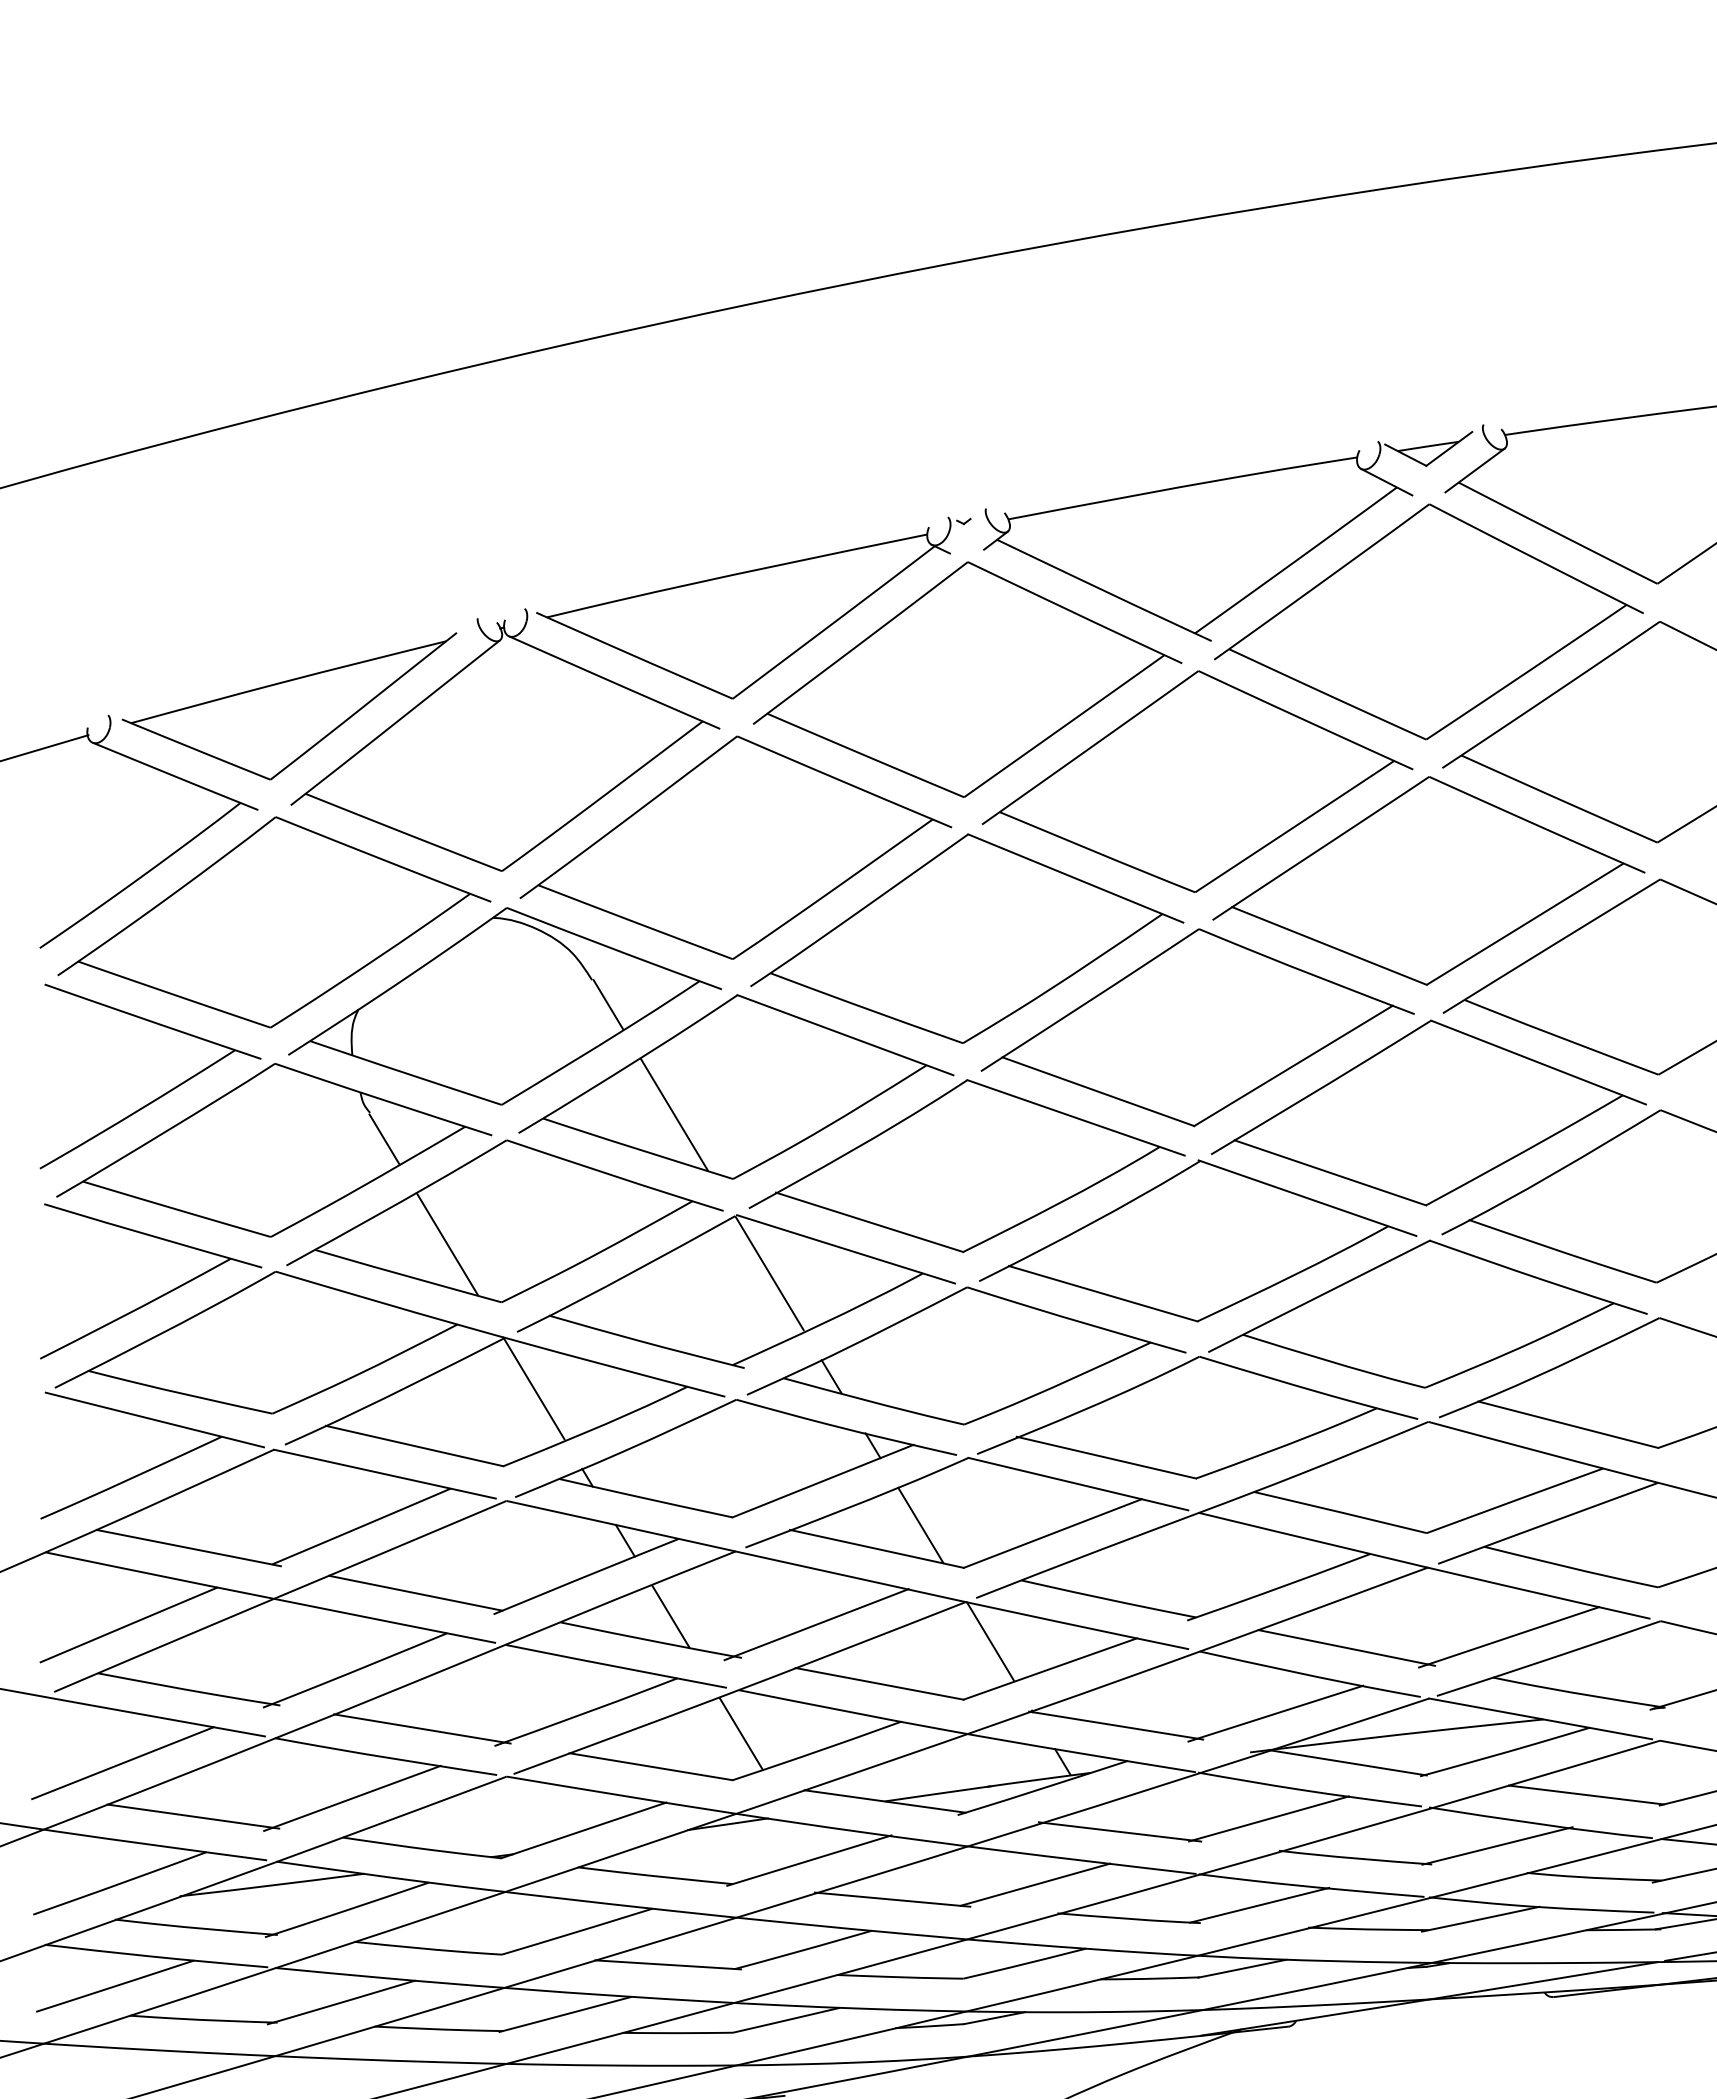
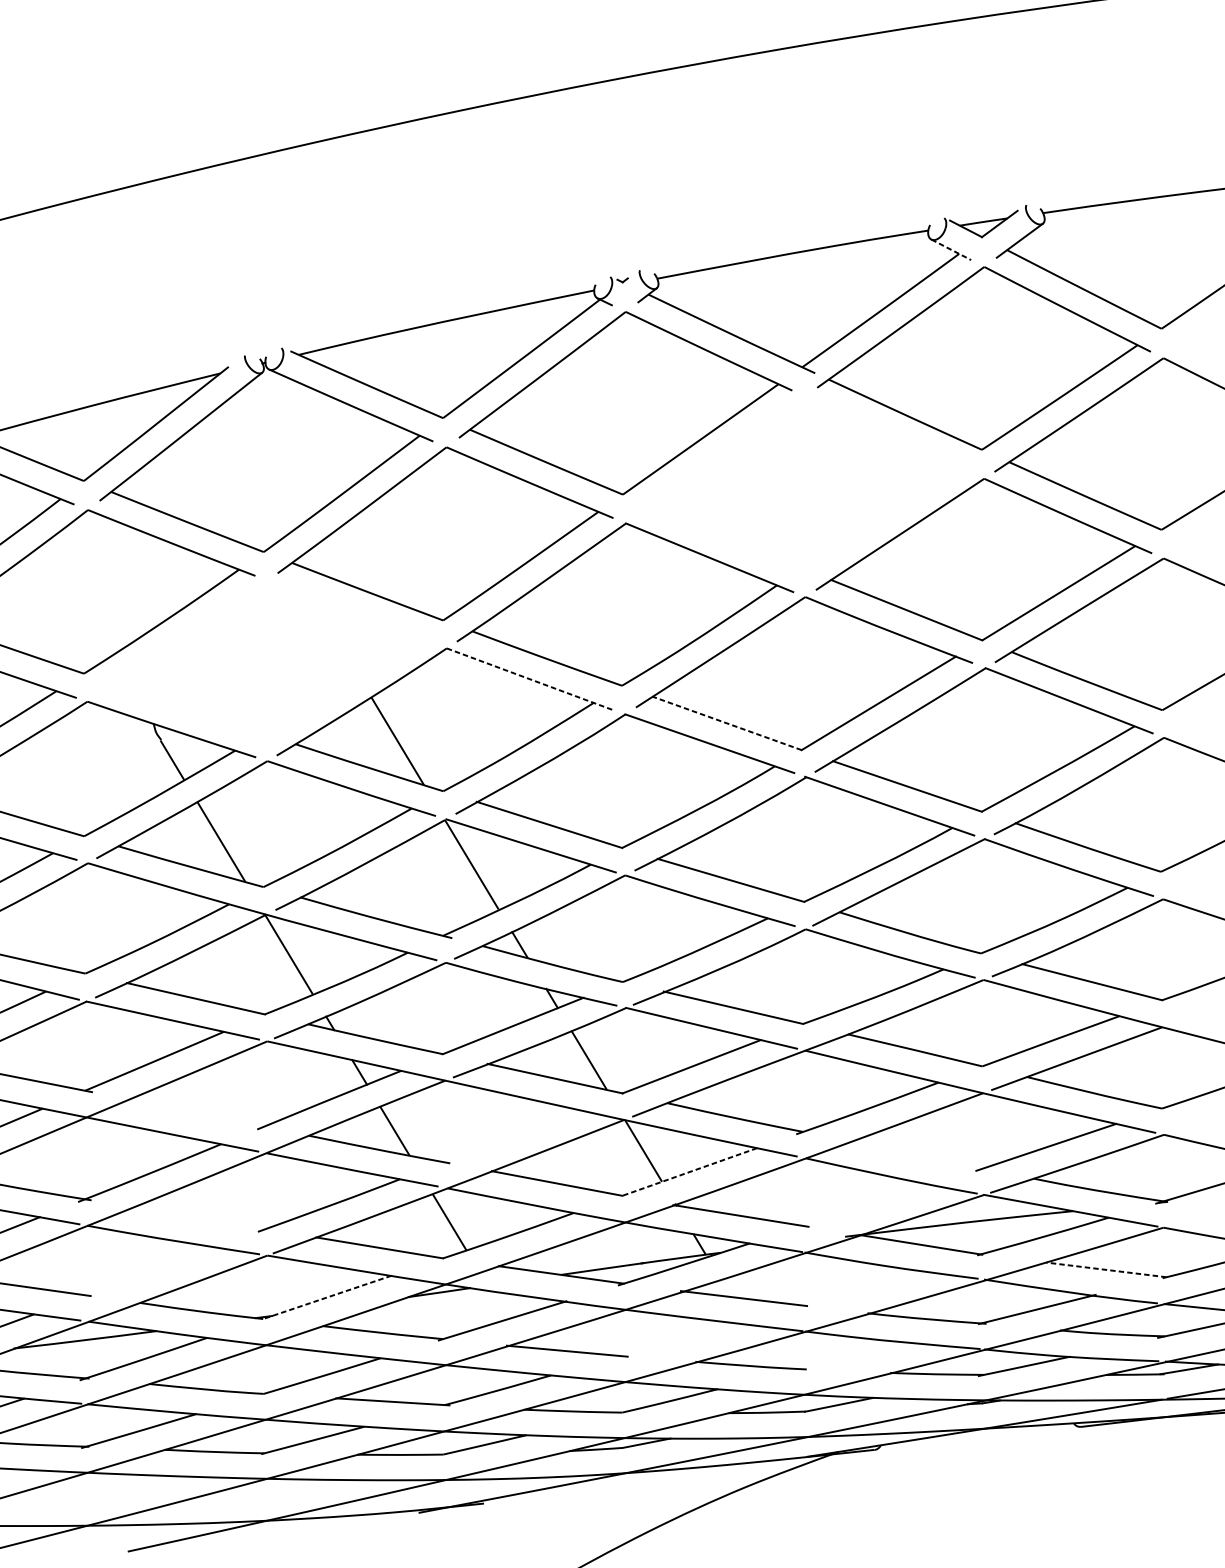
line: (1386, 482) -> (951, 250), solid -> dashed
part: (1197, 781) -> (804, 482), removed
part: (504, 1006) -> (265, 657), removed
line: (845, 1035) -> (530, 679), solid -> dashed
line: (1098, 1091) -> (727, 723), solid -> dashed
line: (415, 1592) -> (196, 1112), removed
line: (816, 1624) -> (508, 1137), removed
line: (1346, 1647) -> (919, 1155), removed
line: (1050, 1669) -> (689, 1172), solid -> dashed
line: (1275, 1713) -> (864, 1206), removed
line: (422, 1728) -> (202, 1218), removed
line: (1586, 1795) -> (1106, 1270), solid -> dashed
line: (352, 1797) -> (147, 1271), removed
line: (1268, 1818) -> (859, 1288), removed
line: (583, 1830) -> (327, 1297), solid -> dashed
line: (1035, 1884) -> (678, 1339), removed
line: (1259, 1904) -> (852, 1354), removed

